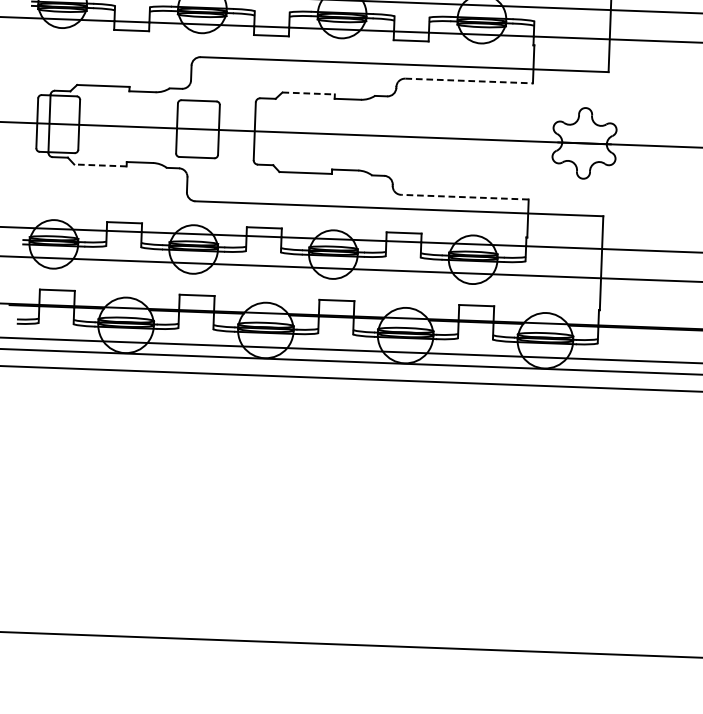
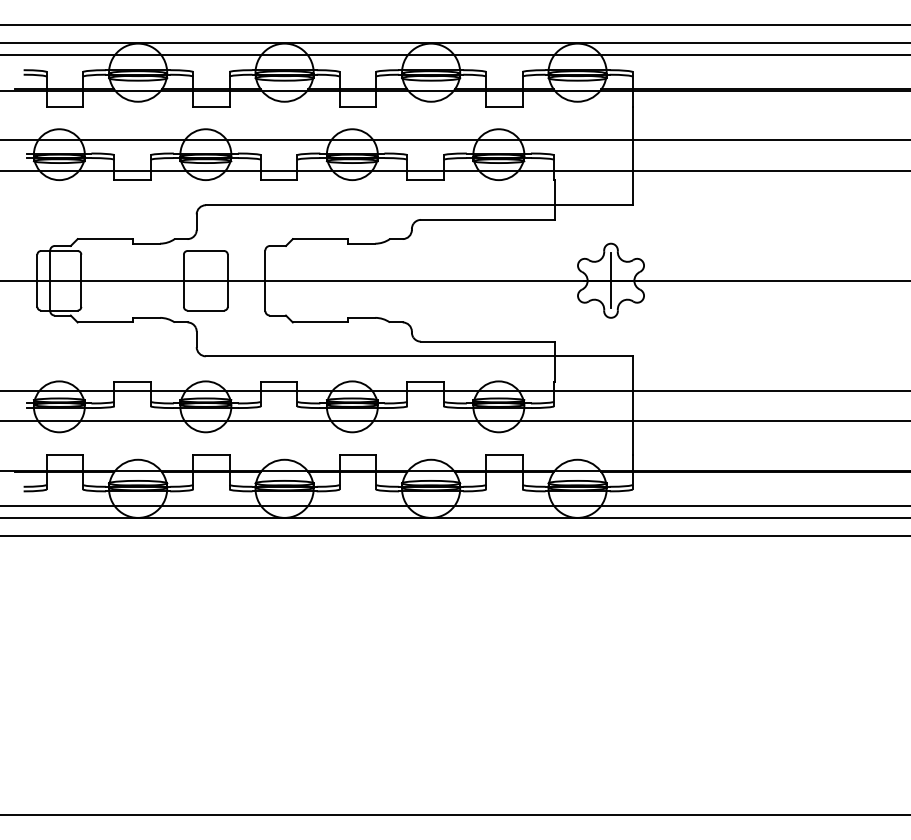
line: (468, 80) -> (487, 219), dashed -> solid
line: (308, 93) -> (320, 239), dashed -> solid
line: (585, 143) -> (611, 280), added
line: (99, 165) -> (104, 322), dashed -> solid
line: (464, 197) -> (487, 341), dashed -> solid

